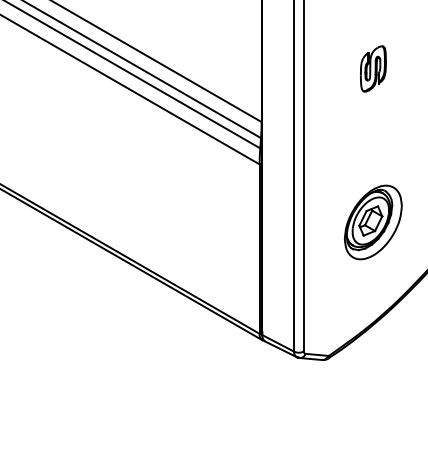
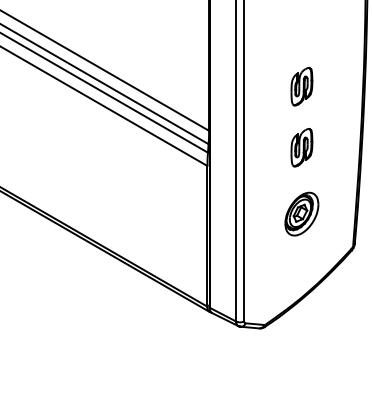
part: (372, 142) -> (301, 147), added
part: (372, 221) -> (301, 213), size x0.7

